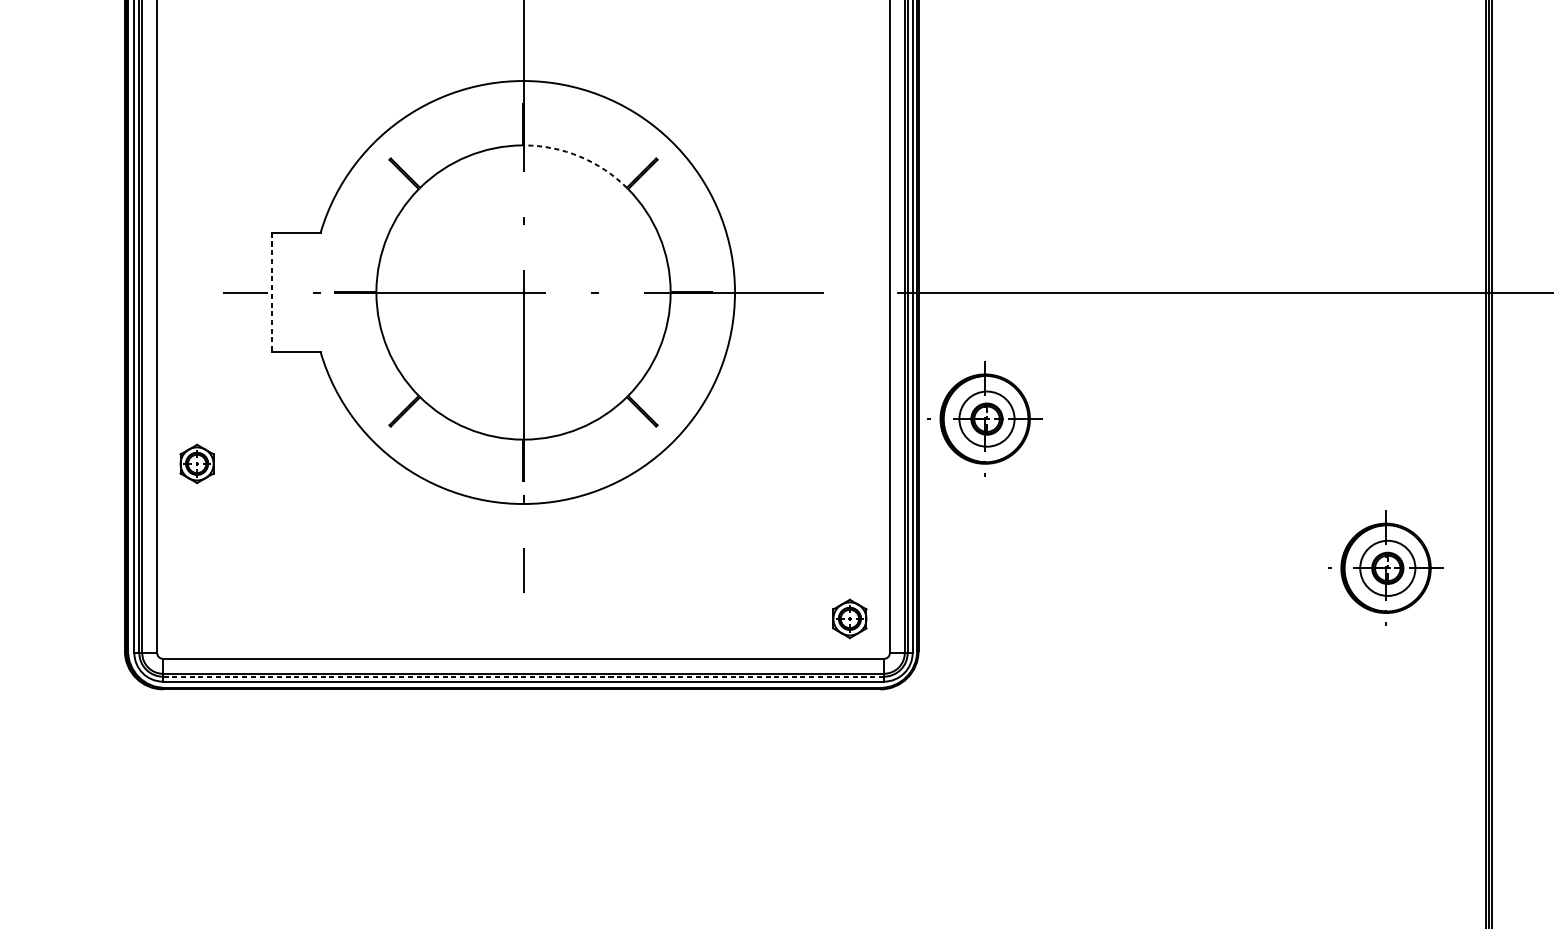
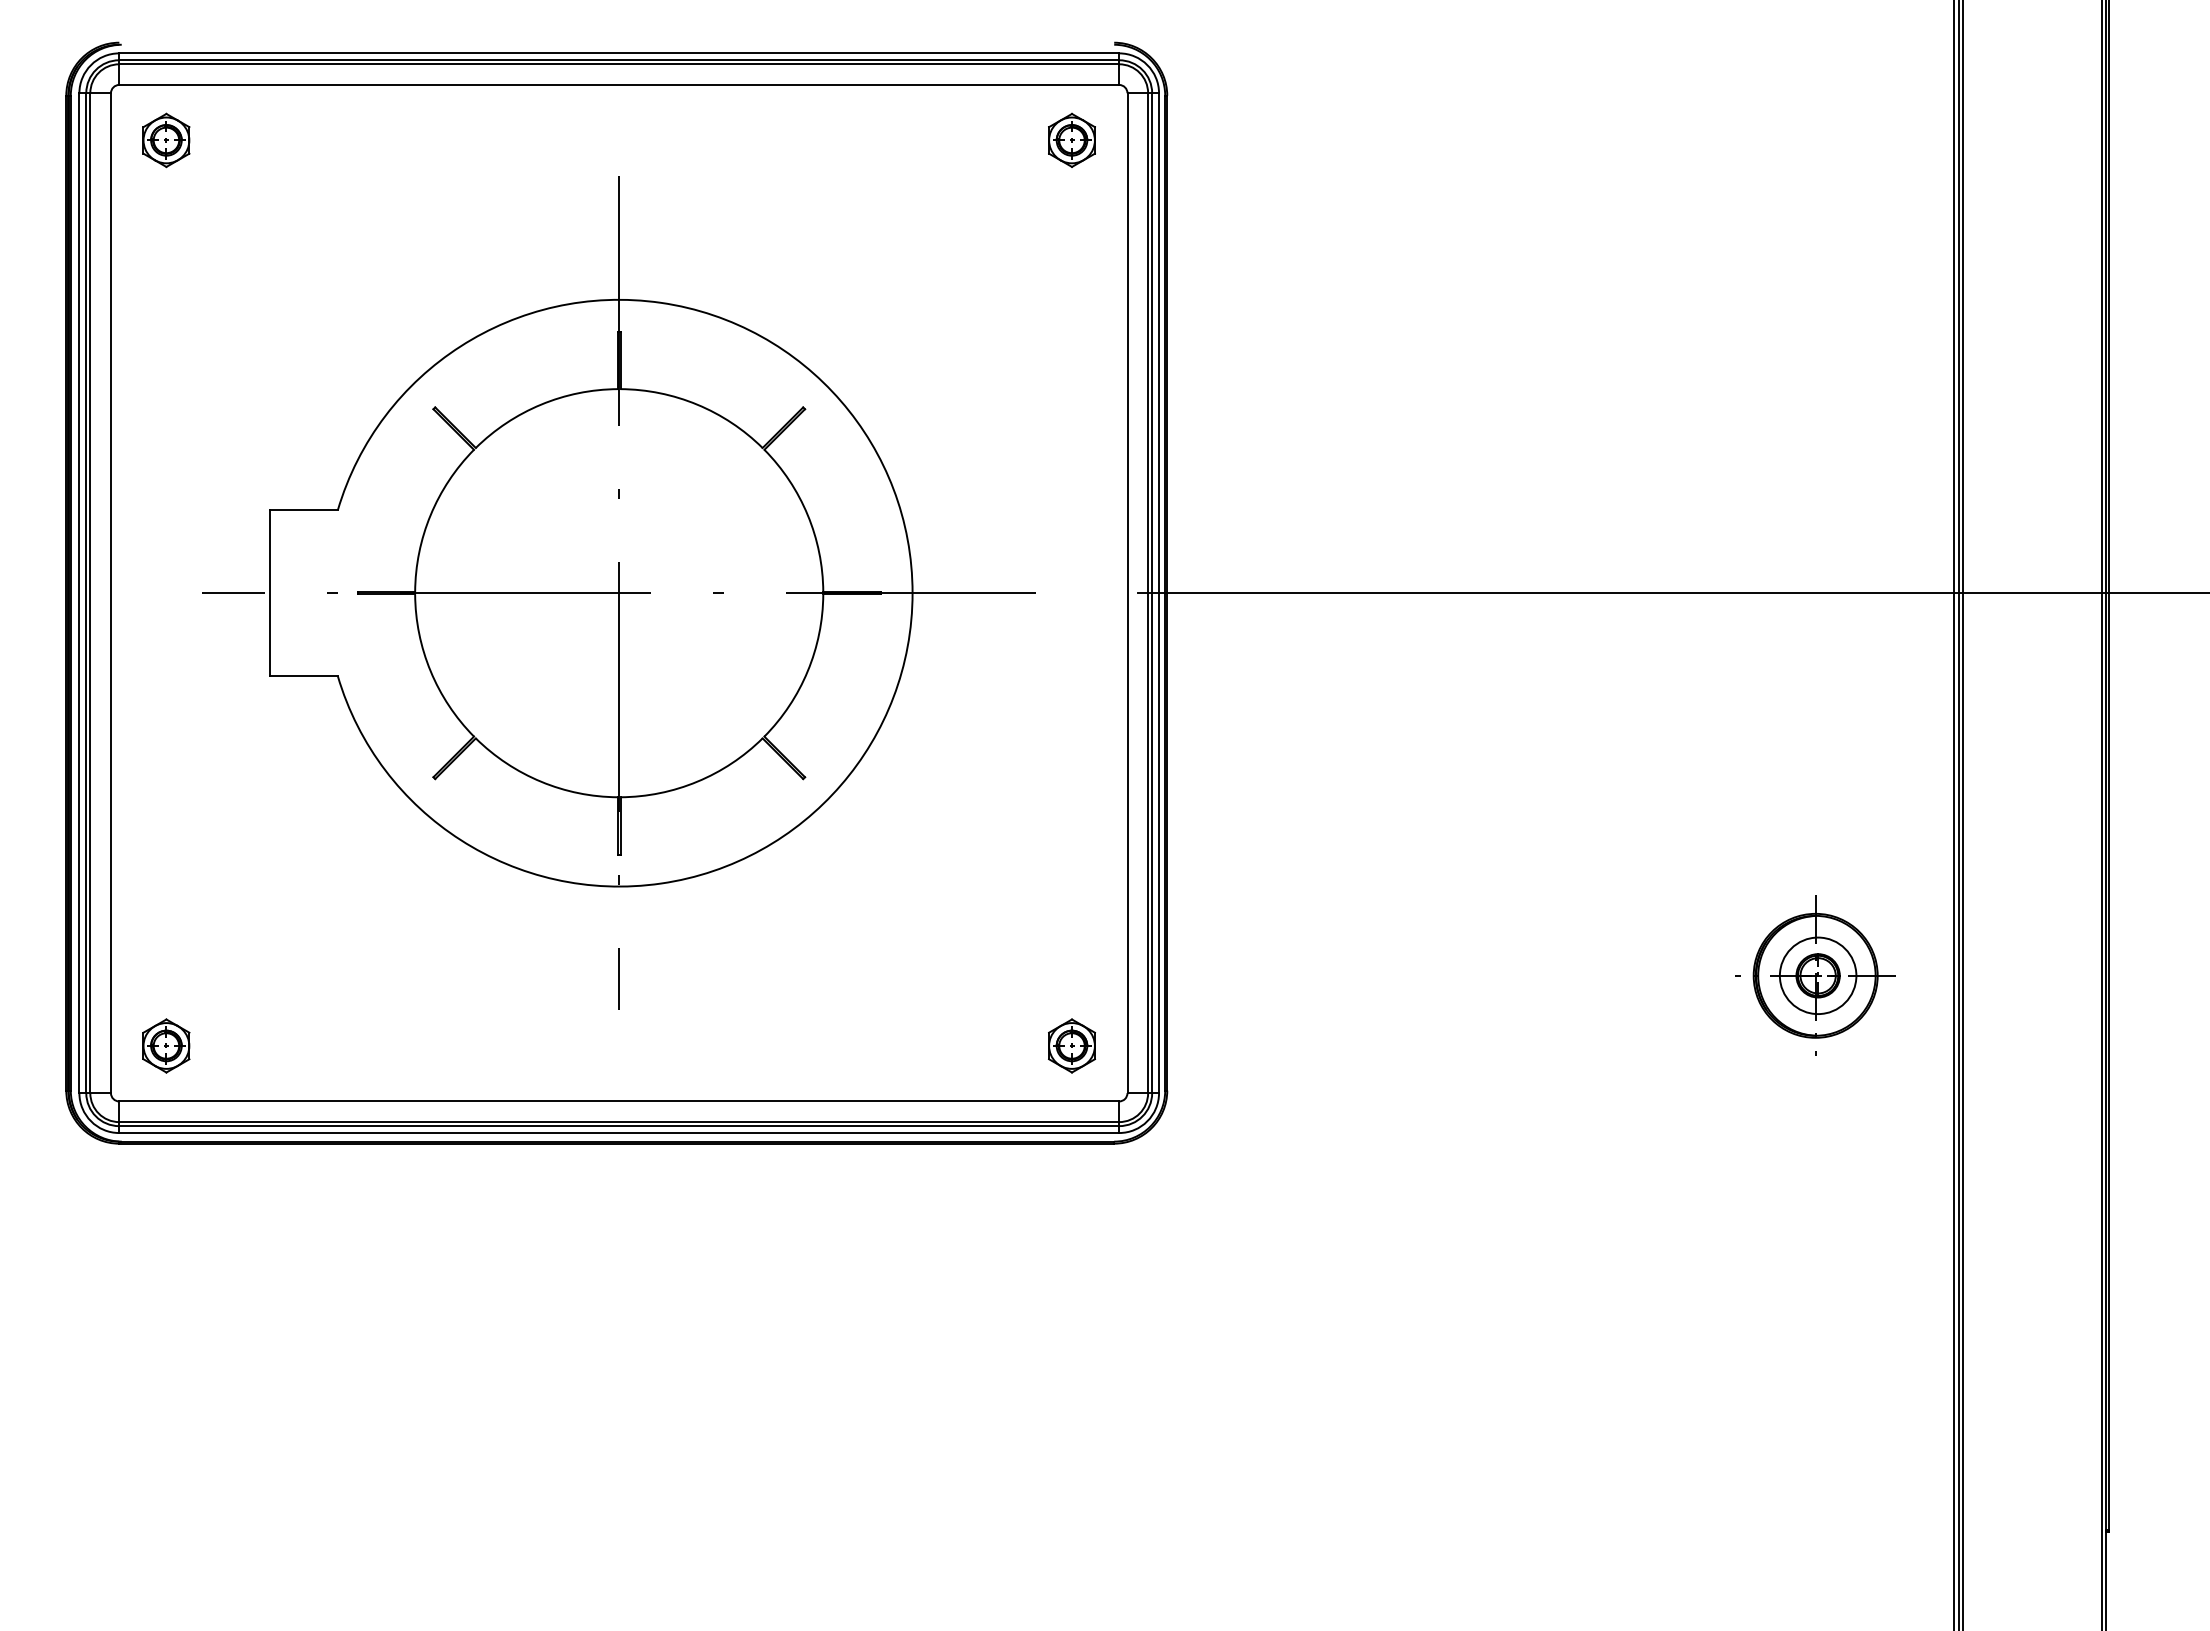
arc: (579, 156) -> (697, 404), dashed -> solid
line: (271, 292) -> (269, 593), dashed -> solid
part: (985, 418) -> (1259, 768), removed
part: (197, 463) -> (166, 1045), moved
line: (523, 676) -> (619, 1126), dashed -> solid

